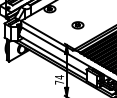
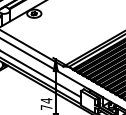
part: (77, 25) -> (69, 34), removed

